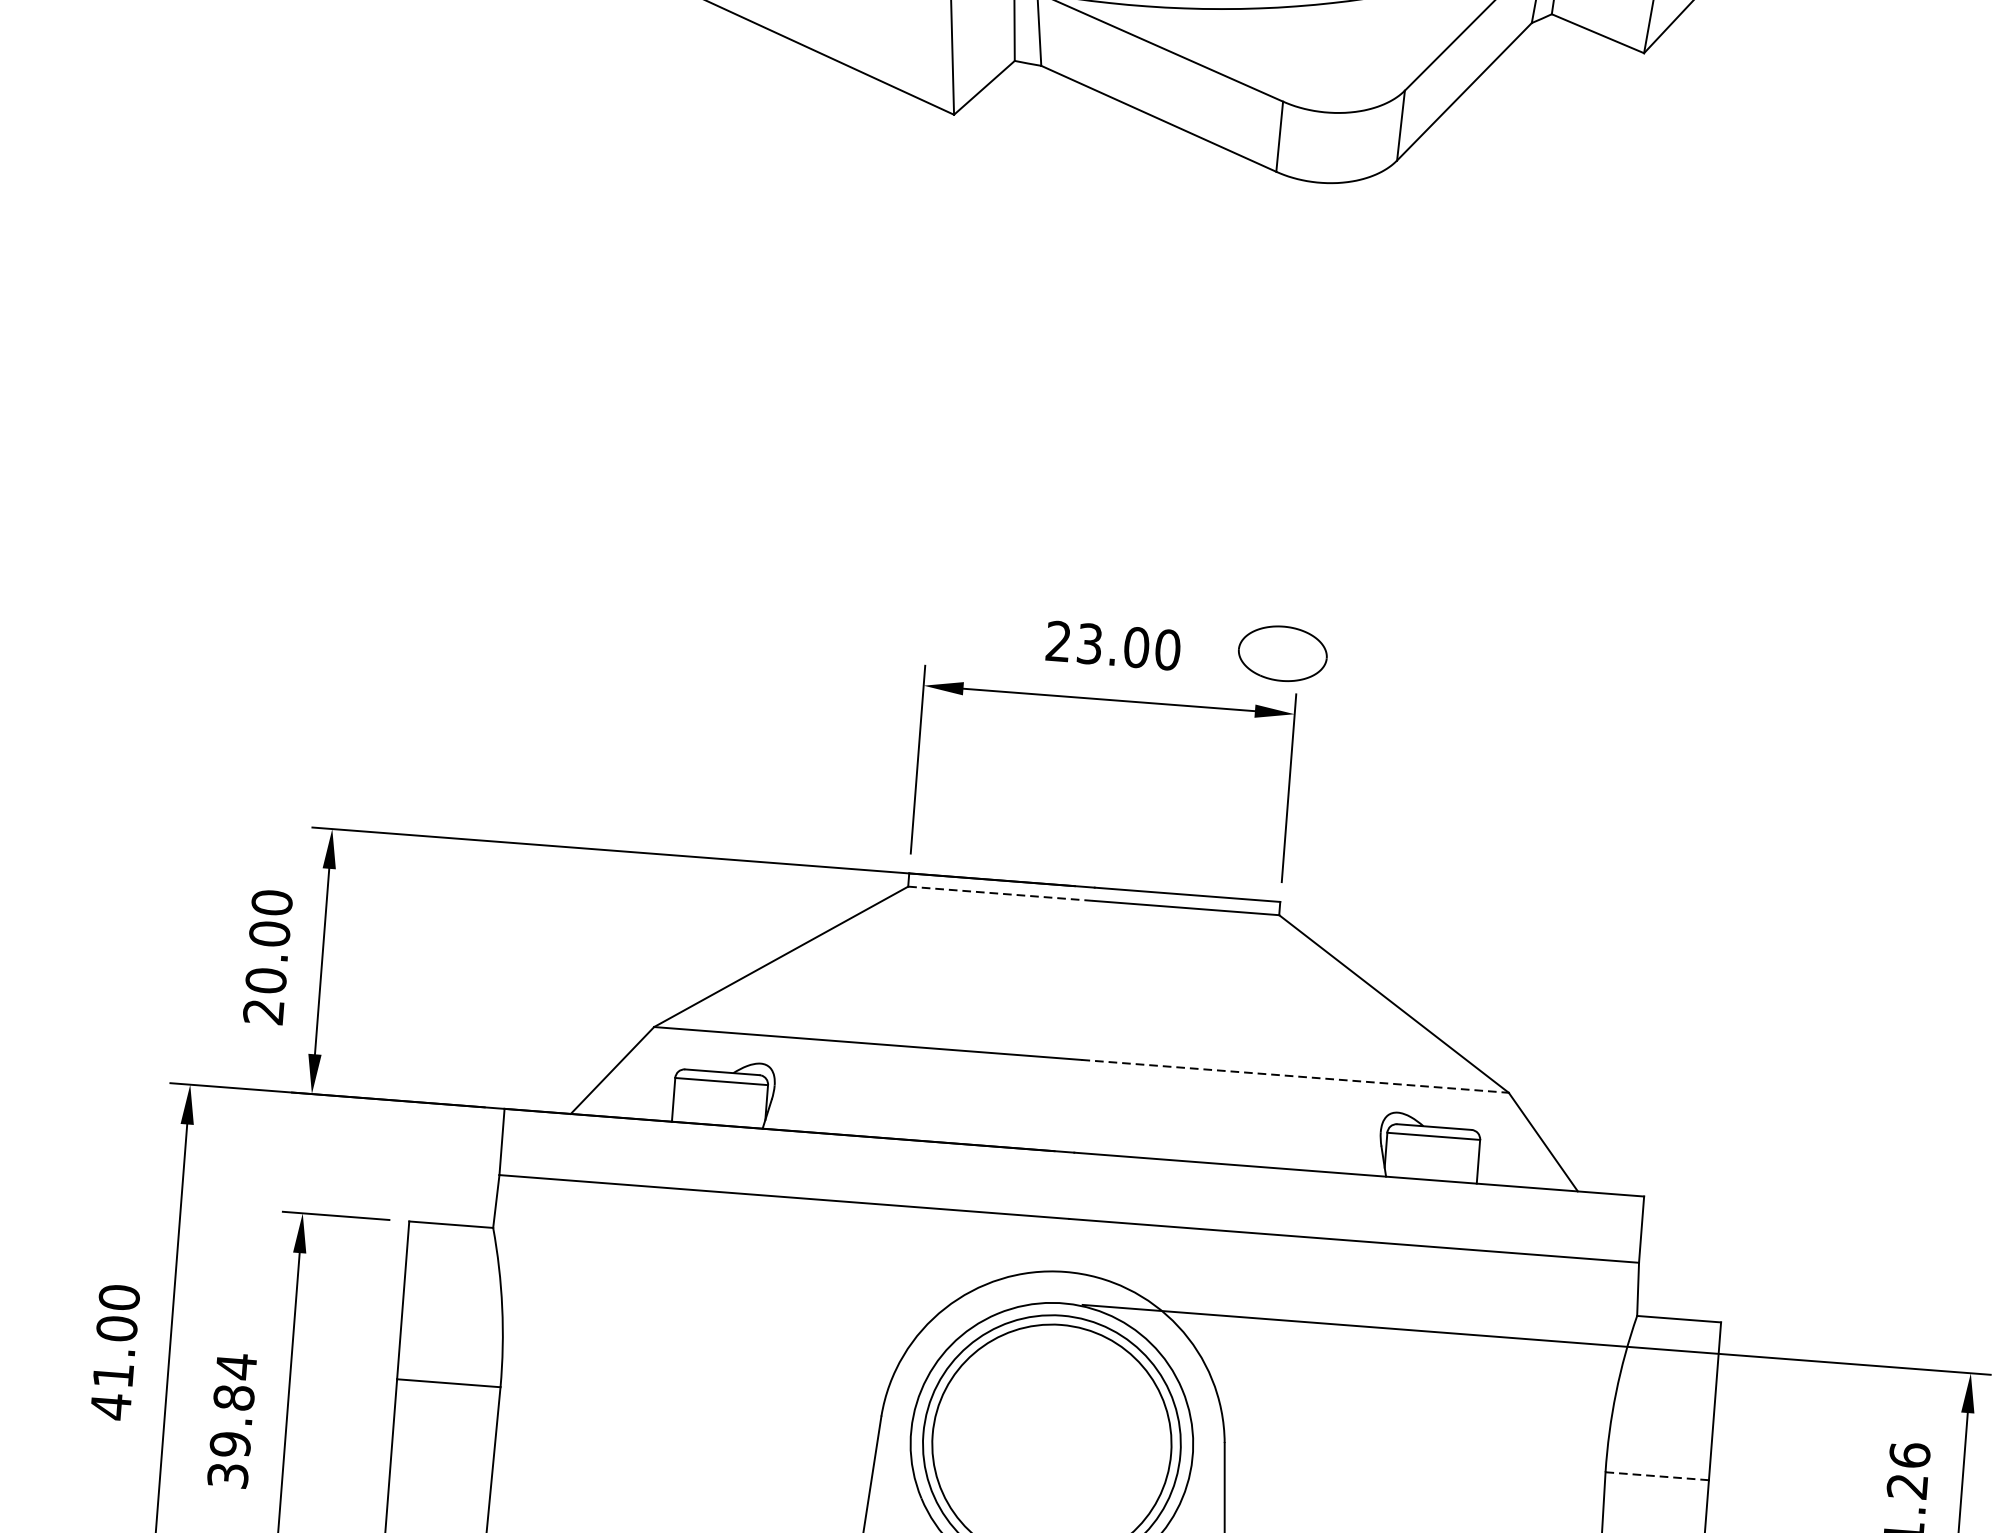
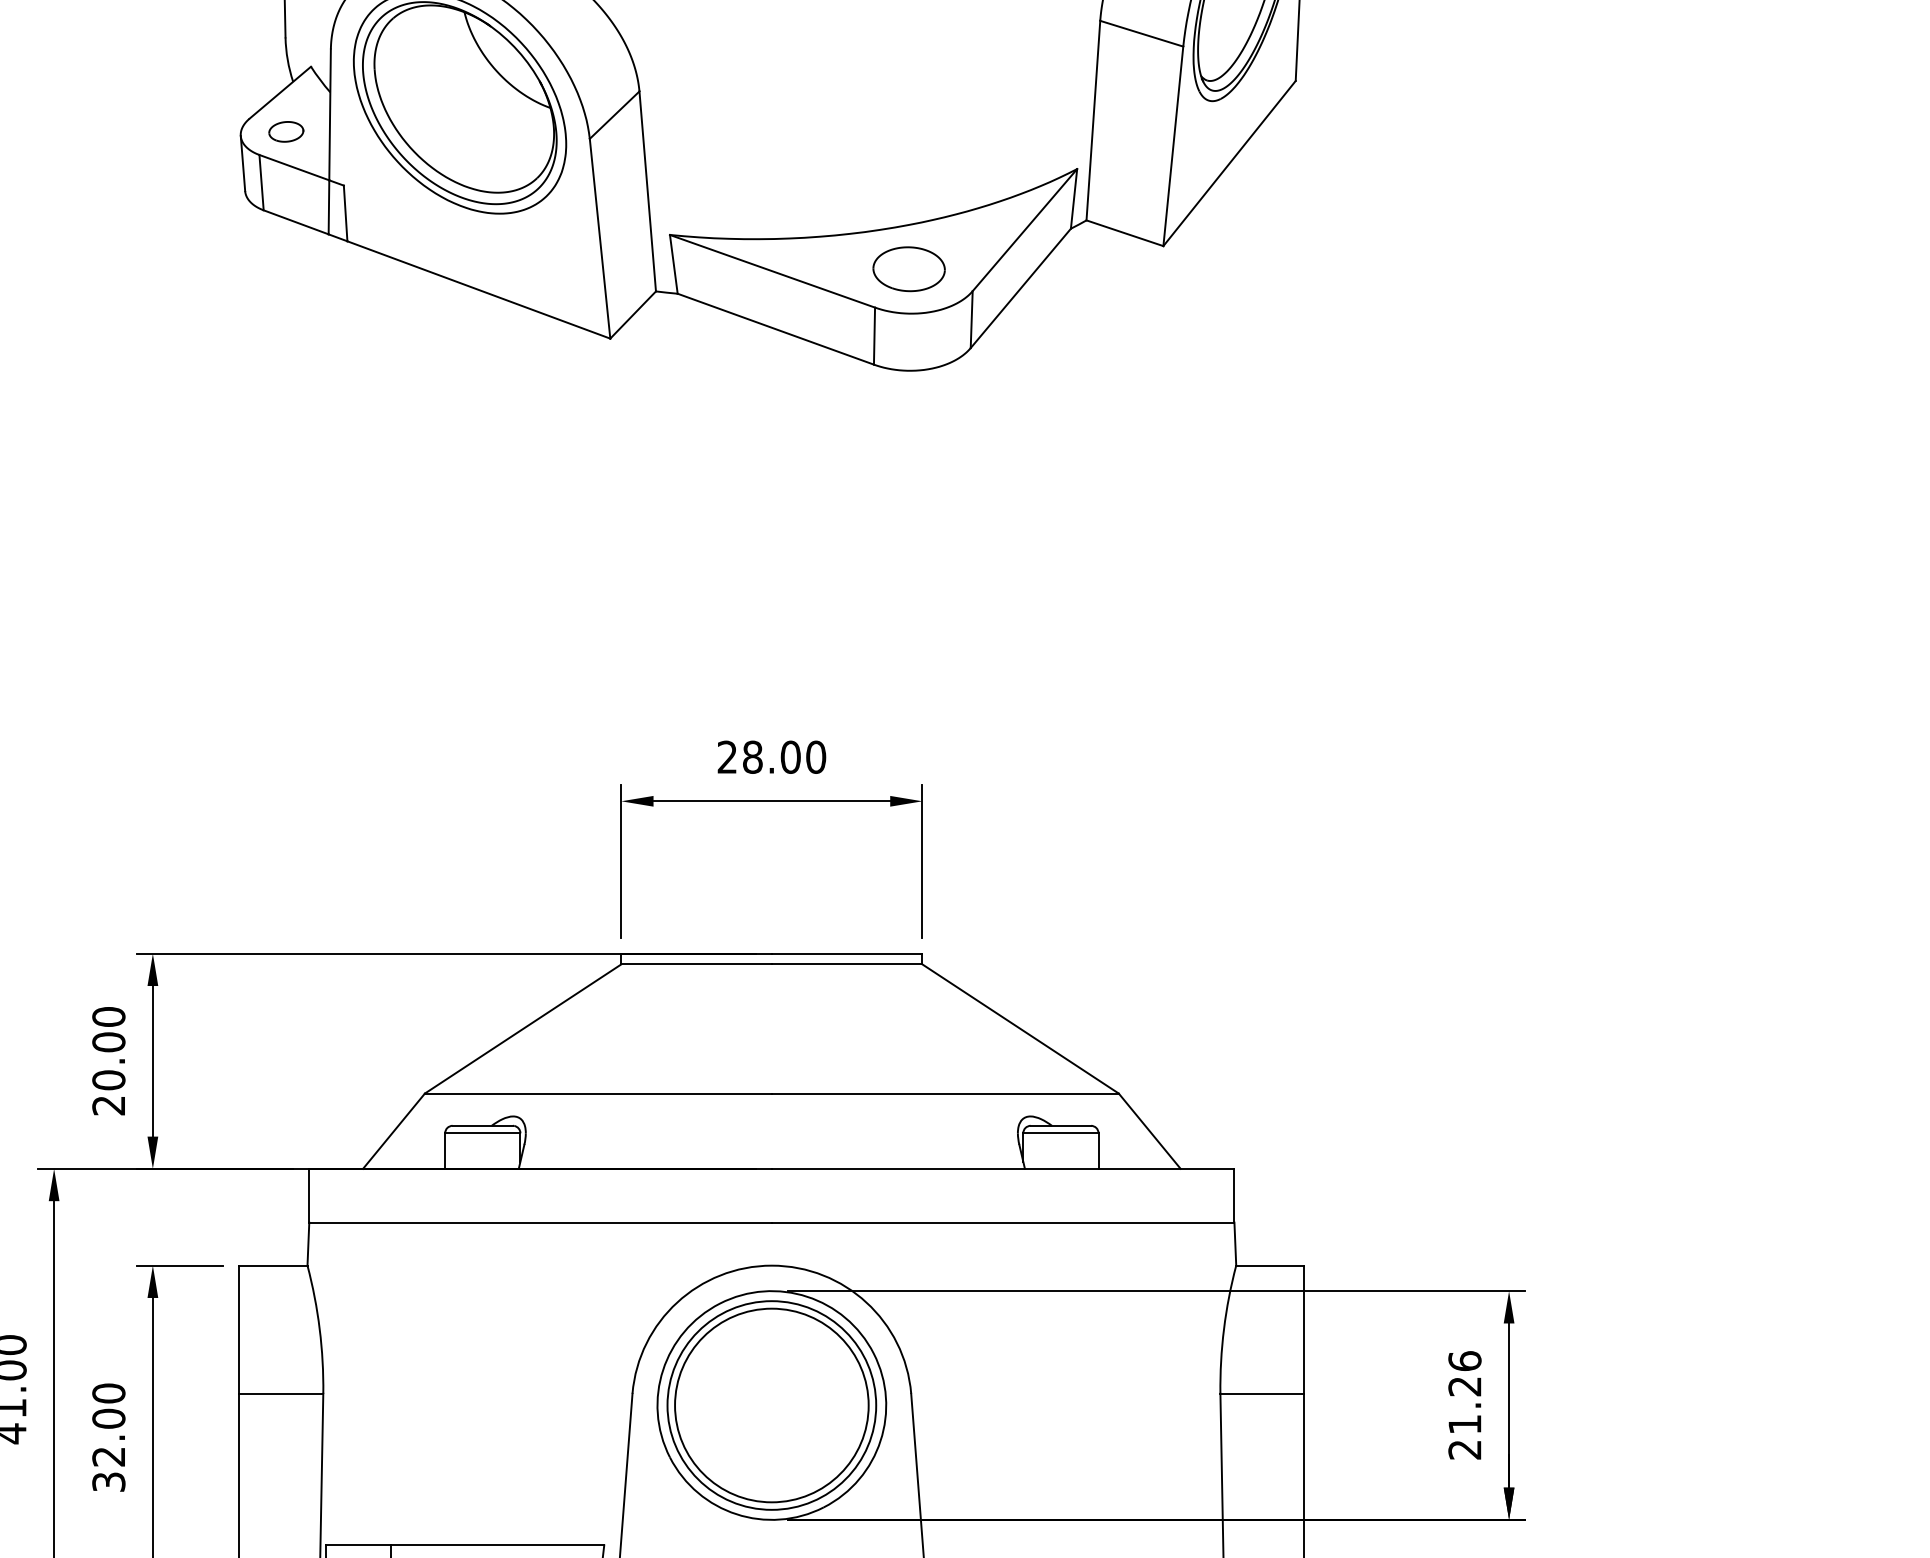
text: (1089, 642) -> (752, 756), 23.00 -> 28.00
part: (1282, 654) -> (908, 269), moved
line: (1002, 893) -> (697, 964), dashed -> solid
line: (1295, 1076) -> (945, 1093), dashed -> solid
text: (233, 1404) -> (108, 1424), 39.84 -> 32.00
line: (1657, 1475) -> (1262, 1393), dashed -> solid

